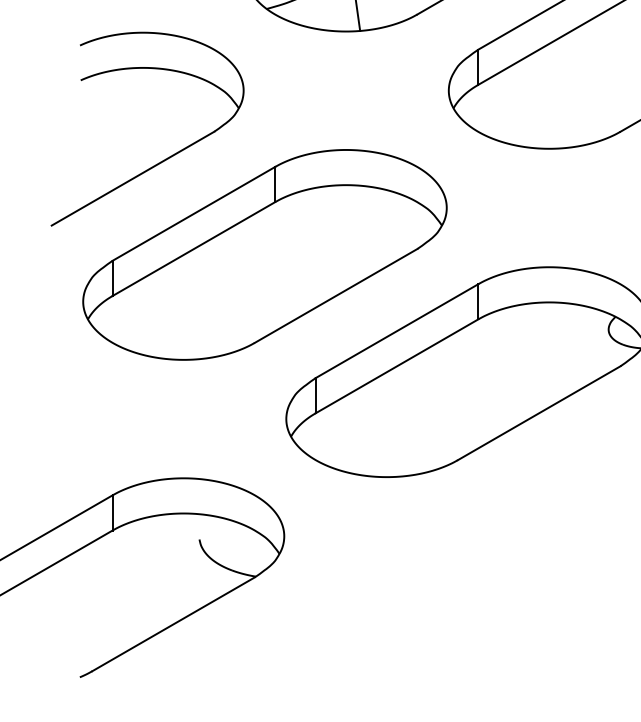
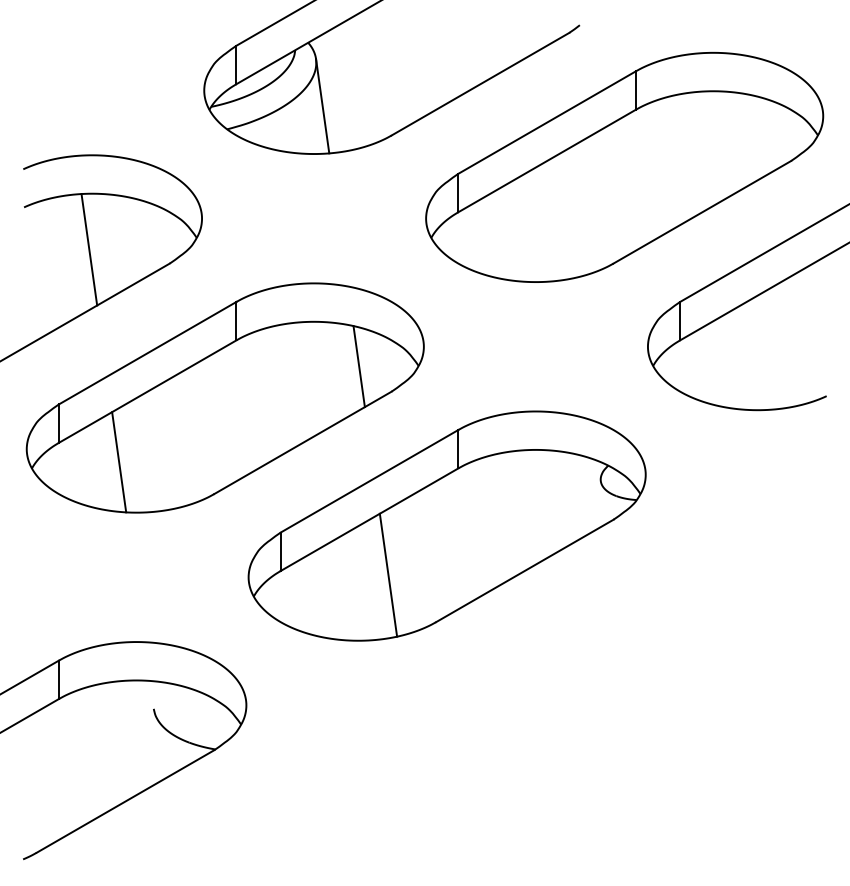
line: (140, 118) -> (89, 249), added
line: (386, 226) -> (358, 366), added
line: (168, 313) -> (119, 462), added
line: (414, 416) -> (388, 574), added

